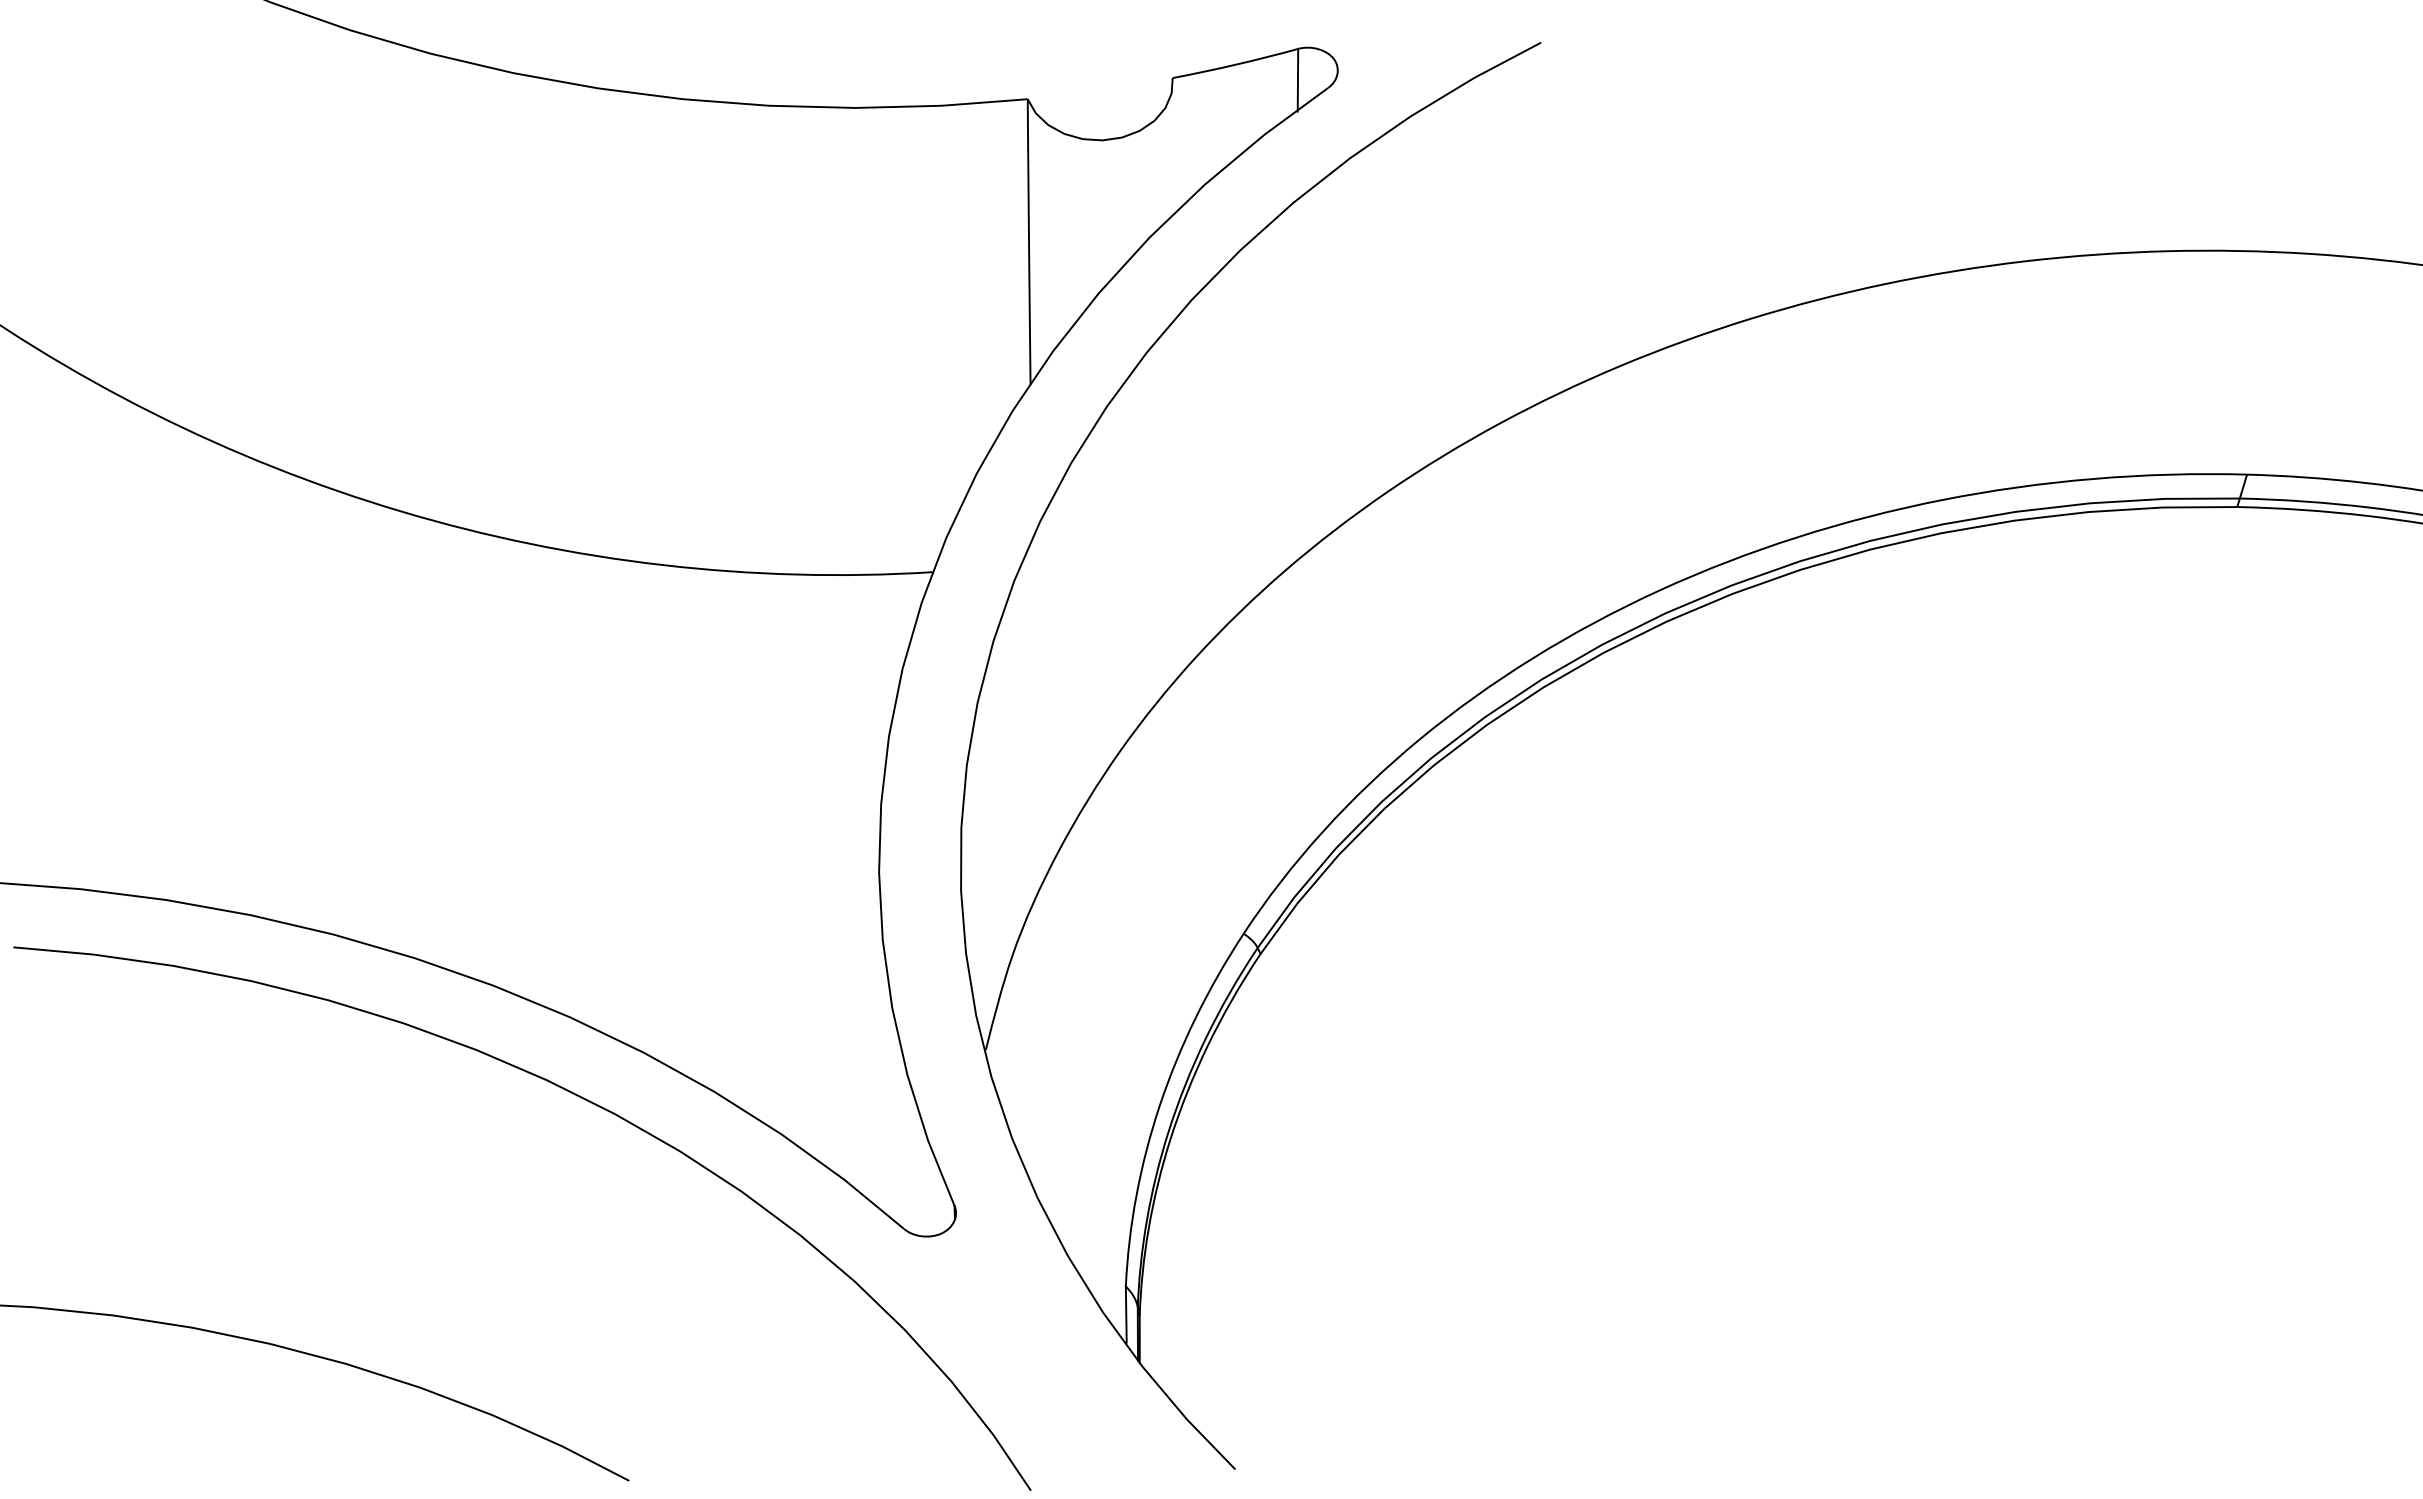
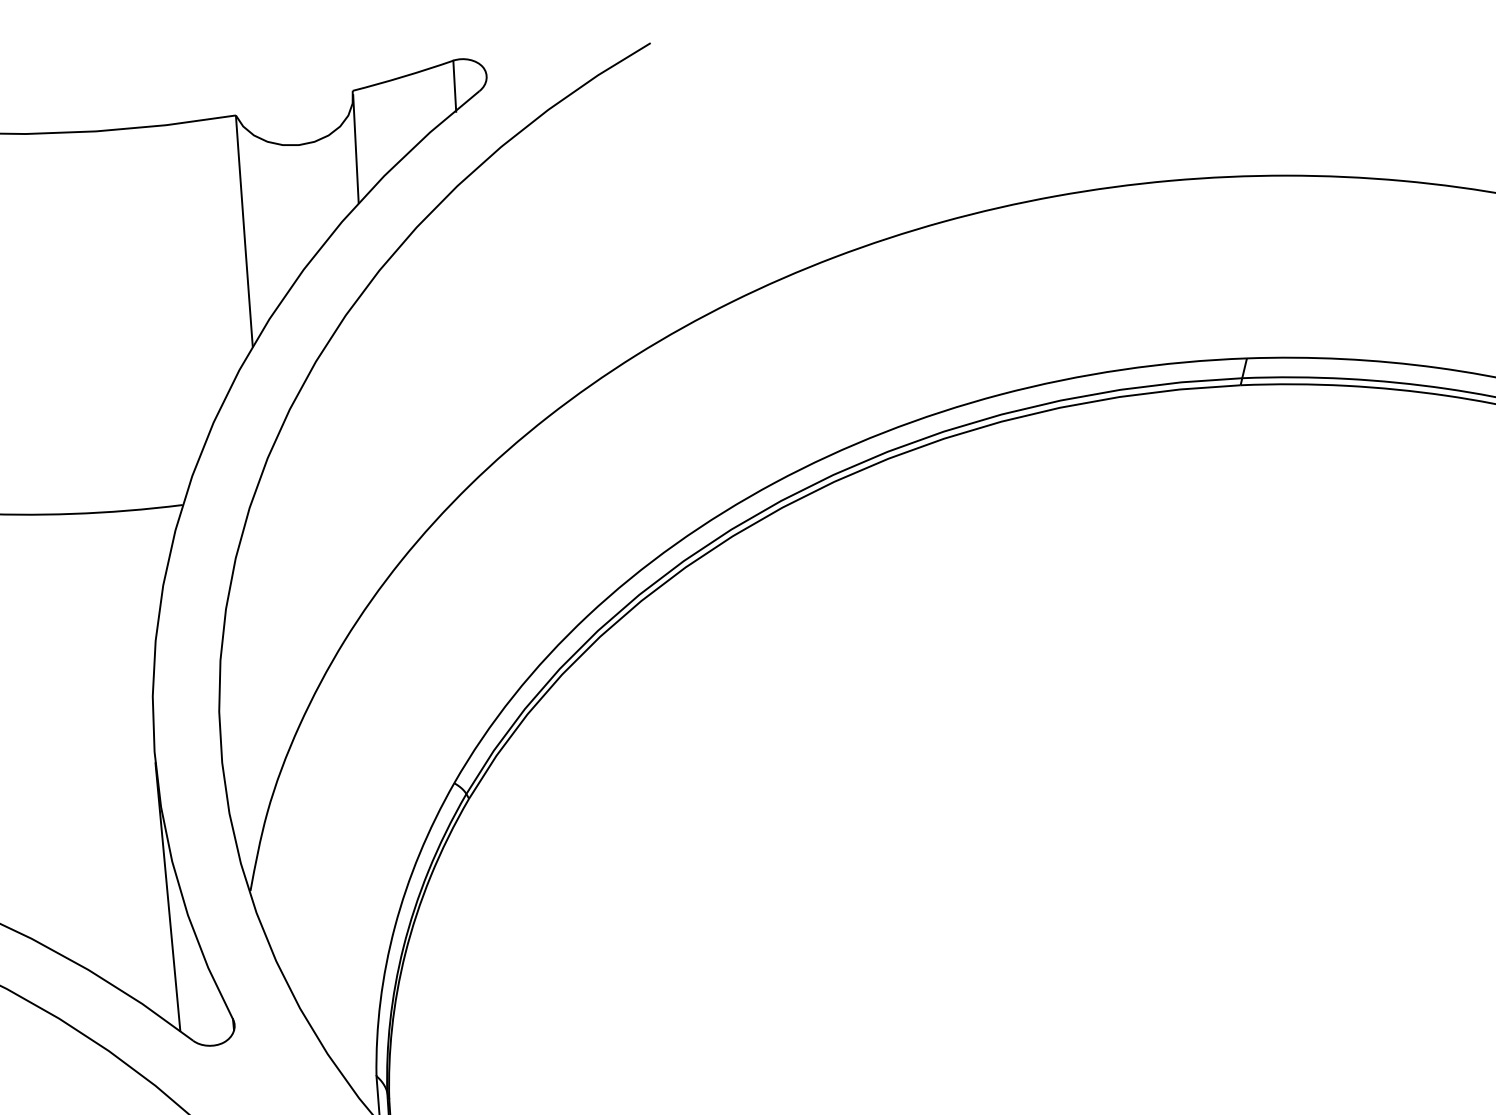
line: (1171, 149) -> (355, 149), added
line: (884, 1051) -> (168, 897), added

